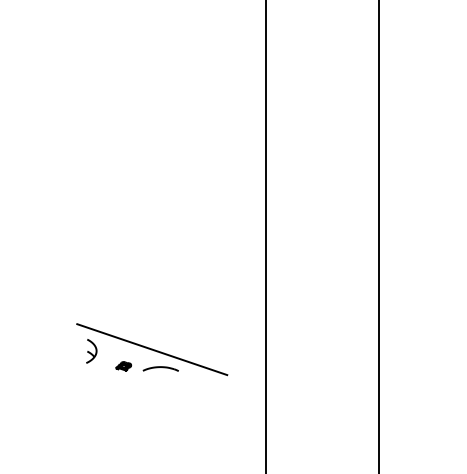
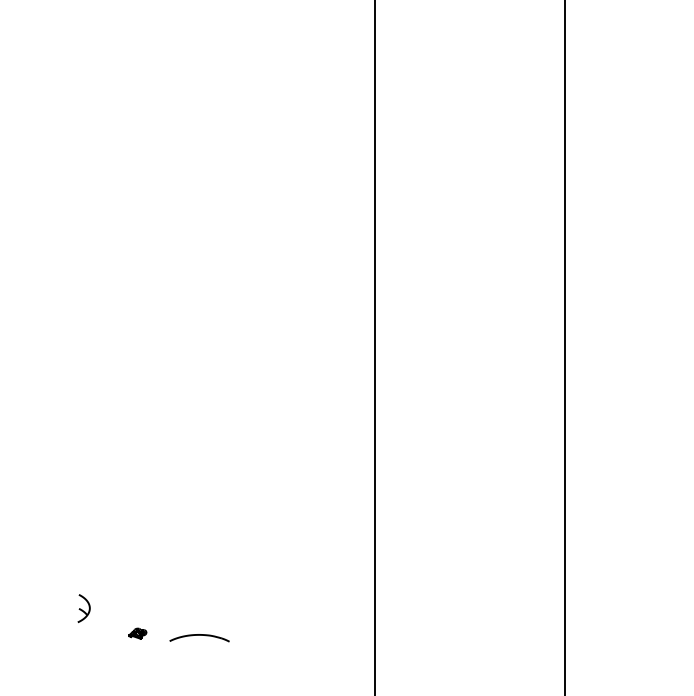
line: (152, 349) -> (185, 605), removed
part: (91, 351) -> (83, 608), size x0.7
part: (123, 366) -> (137, 633), size x0.7

